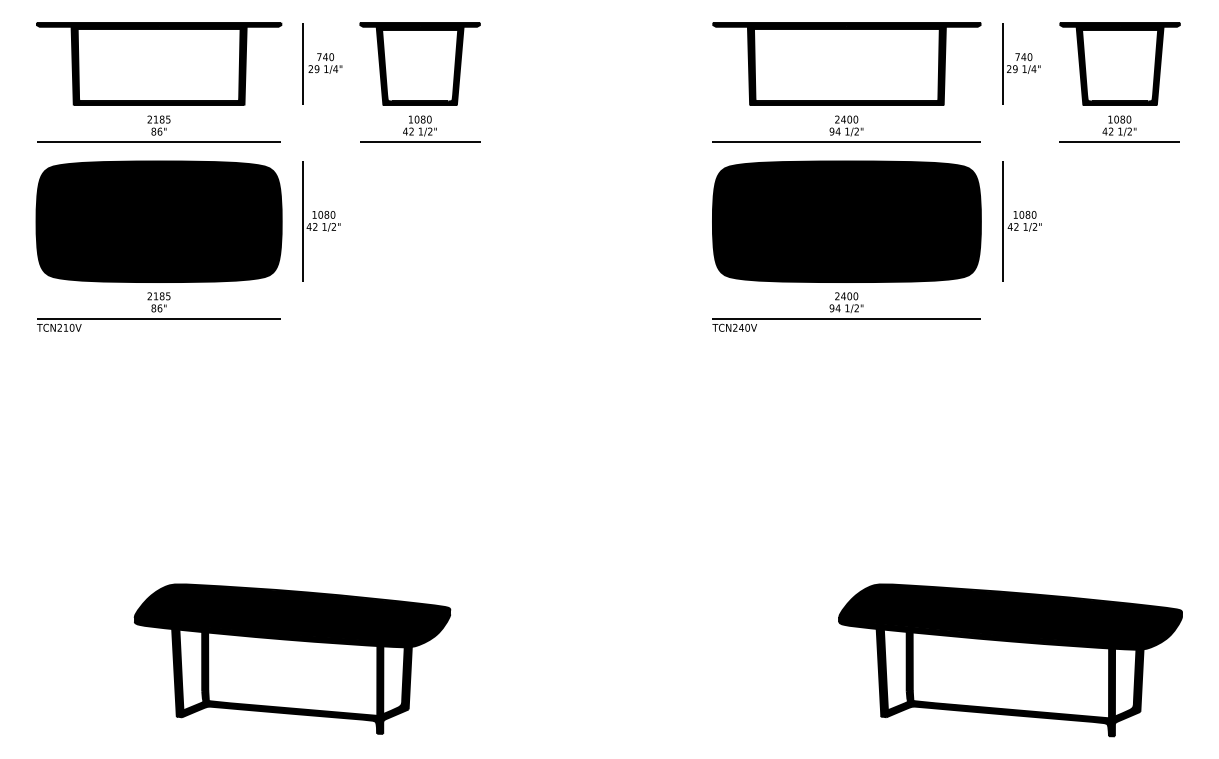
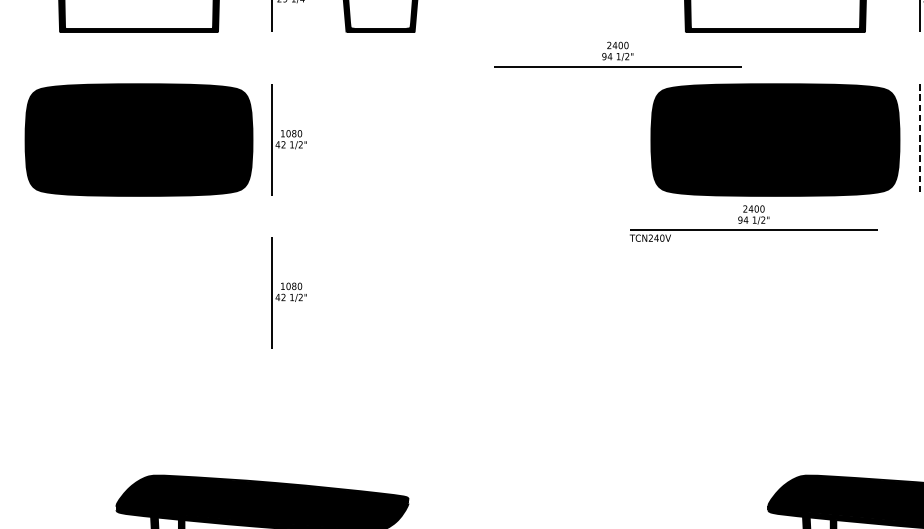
part: (158, 128) -> (138, 53), removed
part: (420, 128) -> (380, 53), removed
part: (846, 128) -> (617, 53), moved
line: (1002, 222) -> (919, 140), solid -> dashed
part: (158, 311) -> (138, 223), removed
part: (846, 311) -> (753, 223), moved
part: (321, 386) -> (289, 292), added

